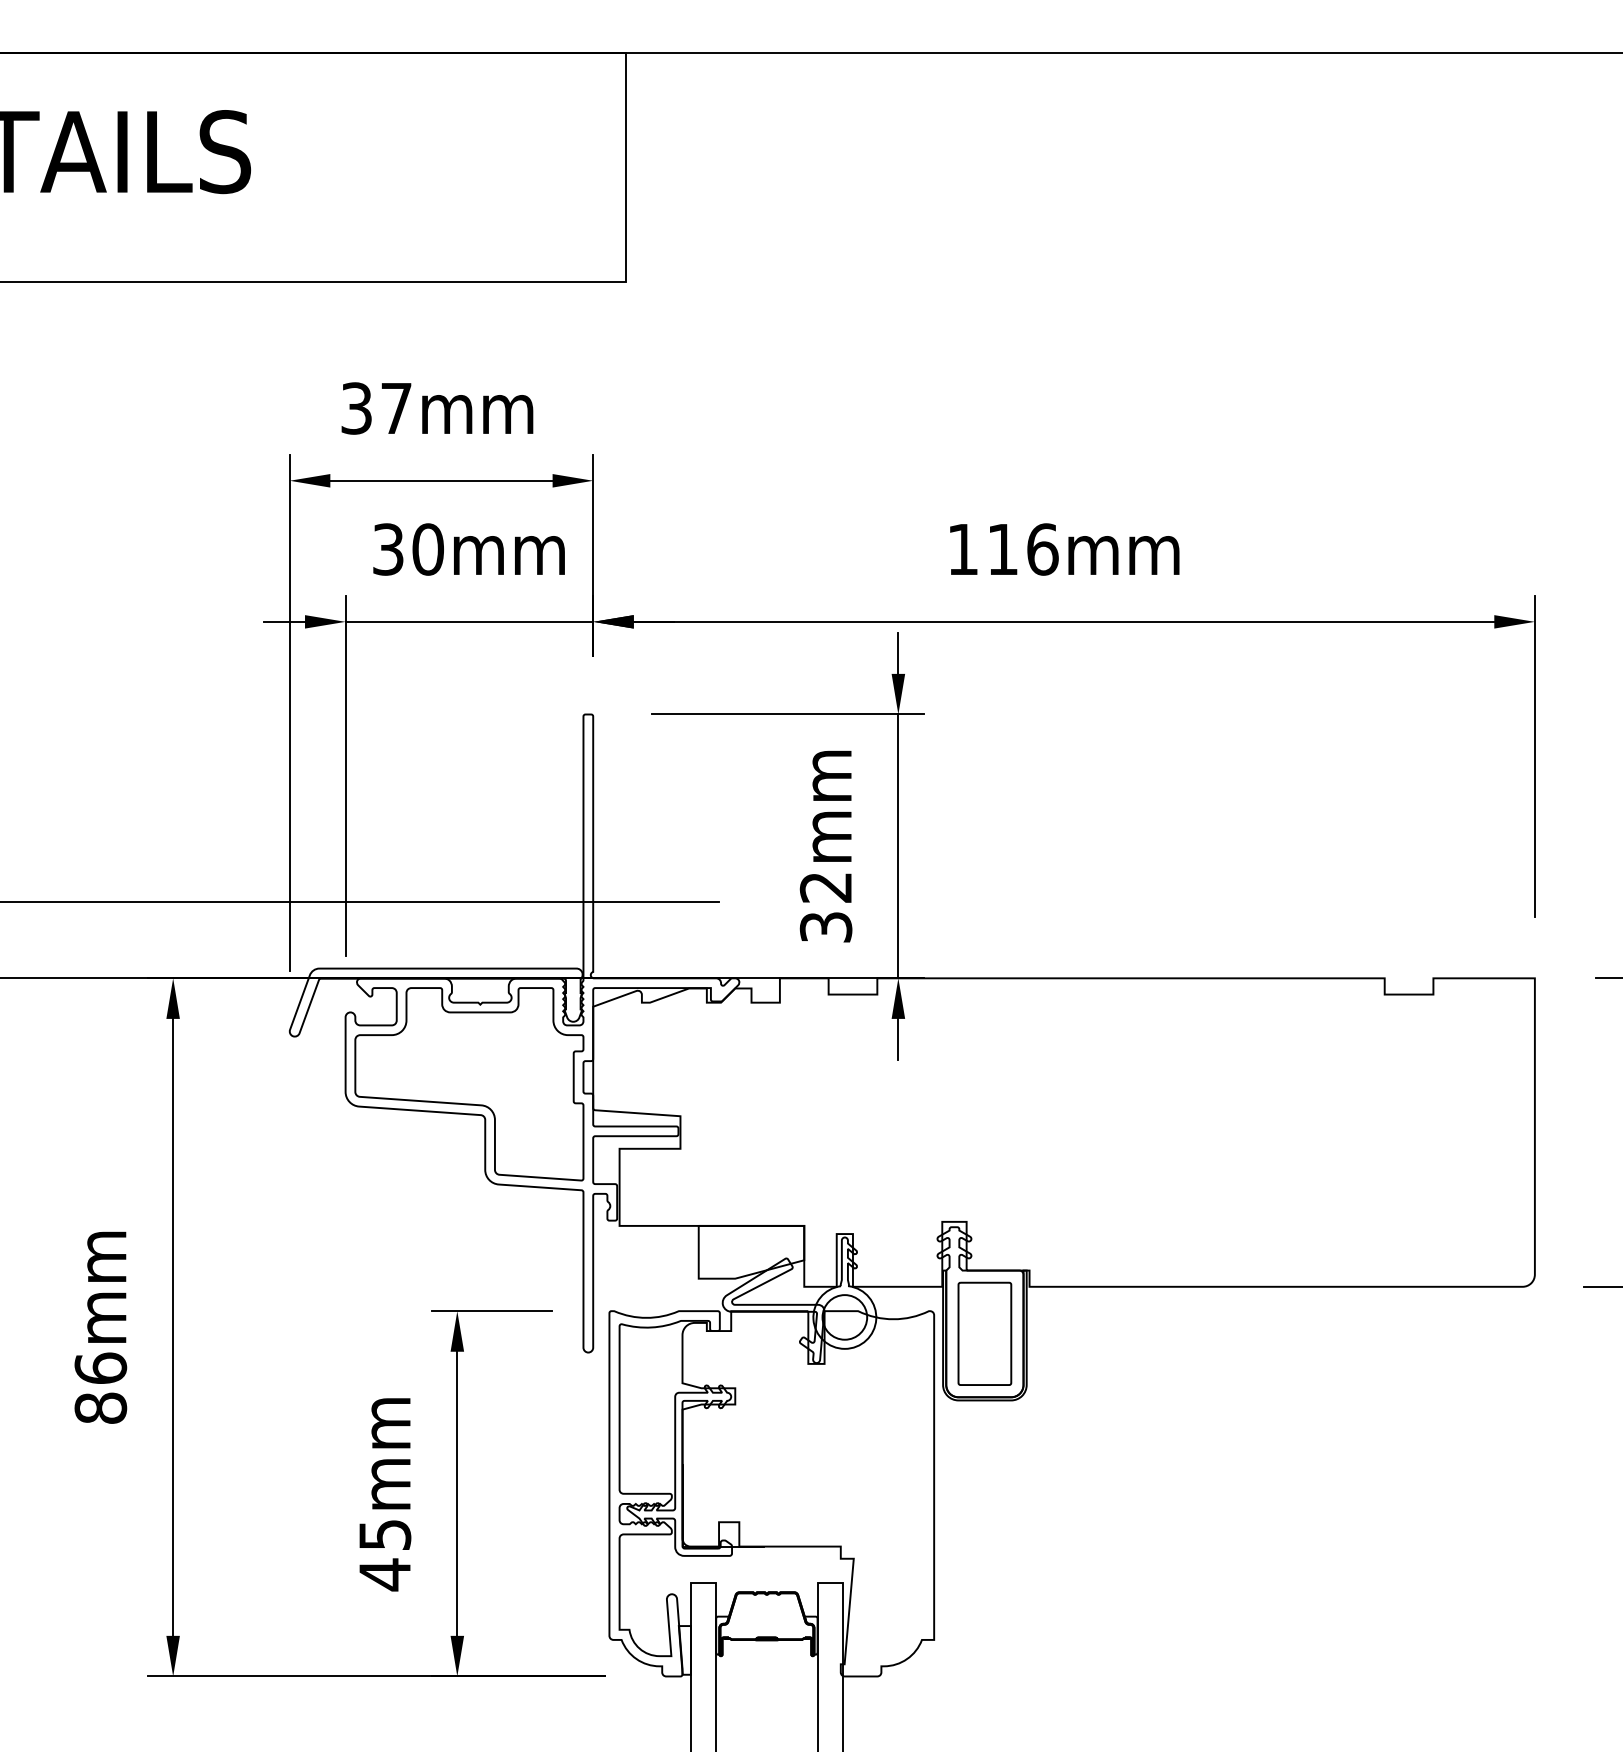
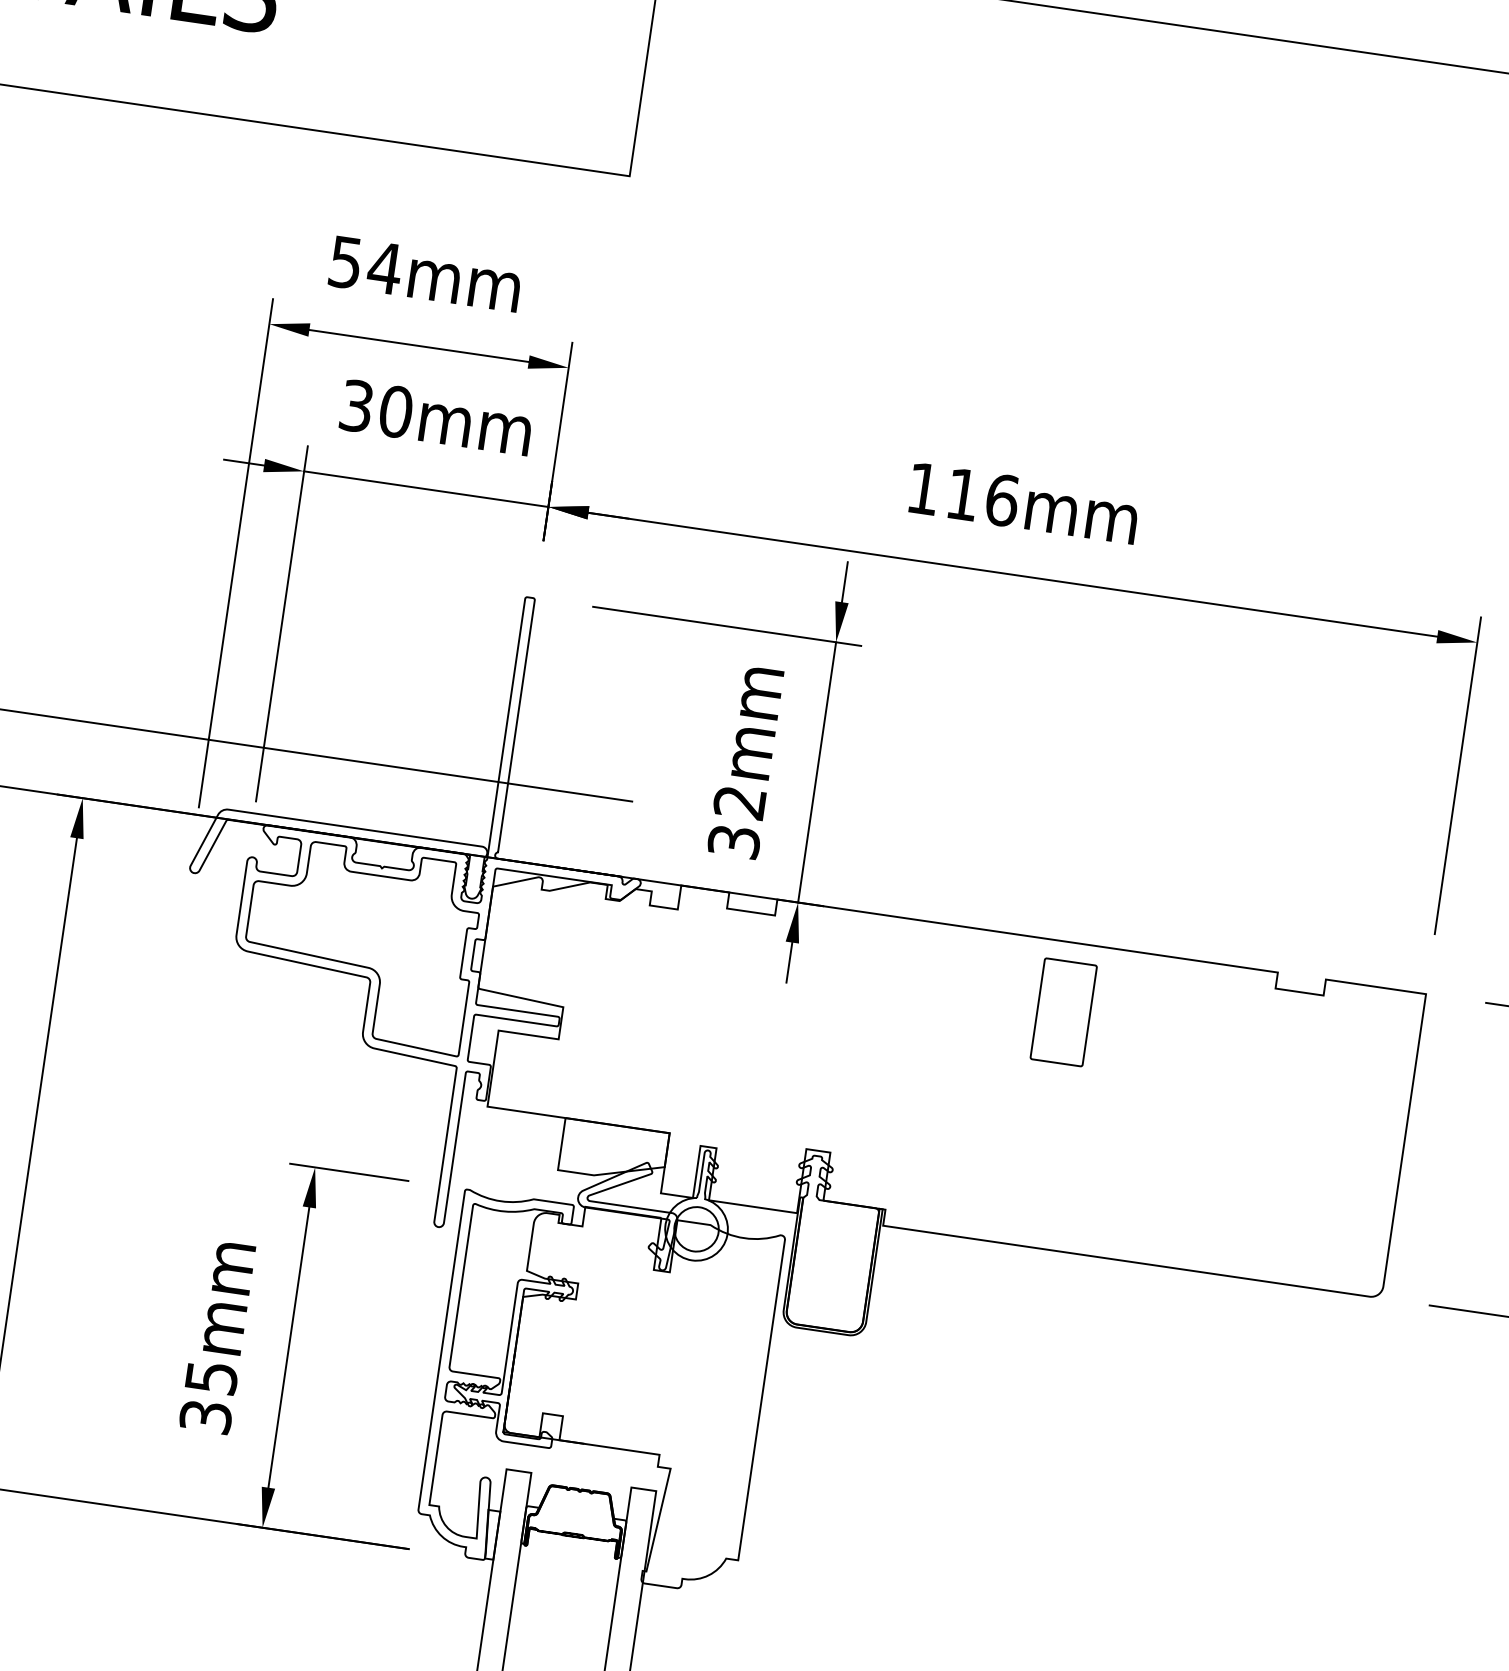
text: (377, 408) -> (366, 265), 37mm -> 54mm
part: (984, 1333) -> (1063, 1011), moved
text: (384, 1574) -> (205, 1416), 45mm -> 35mm

